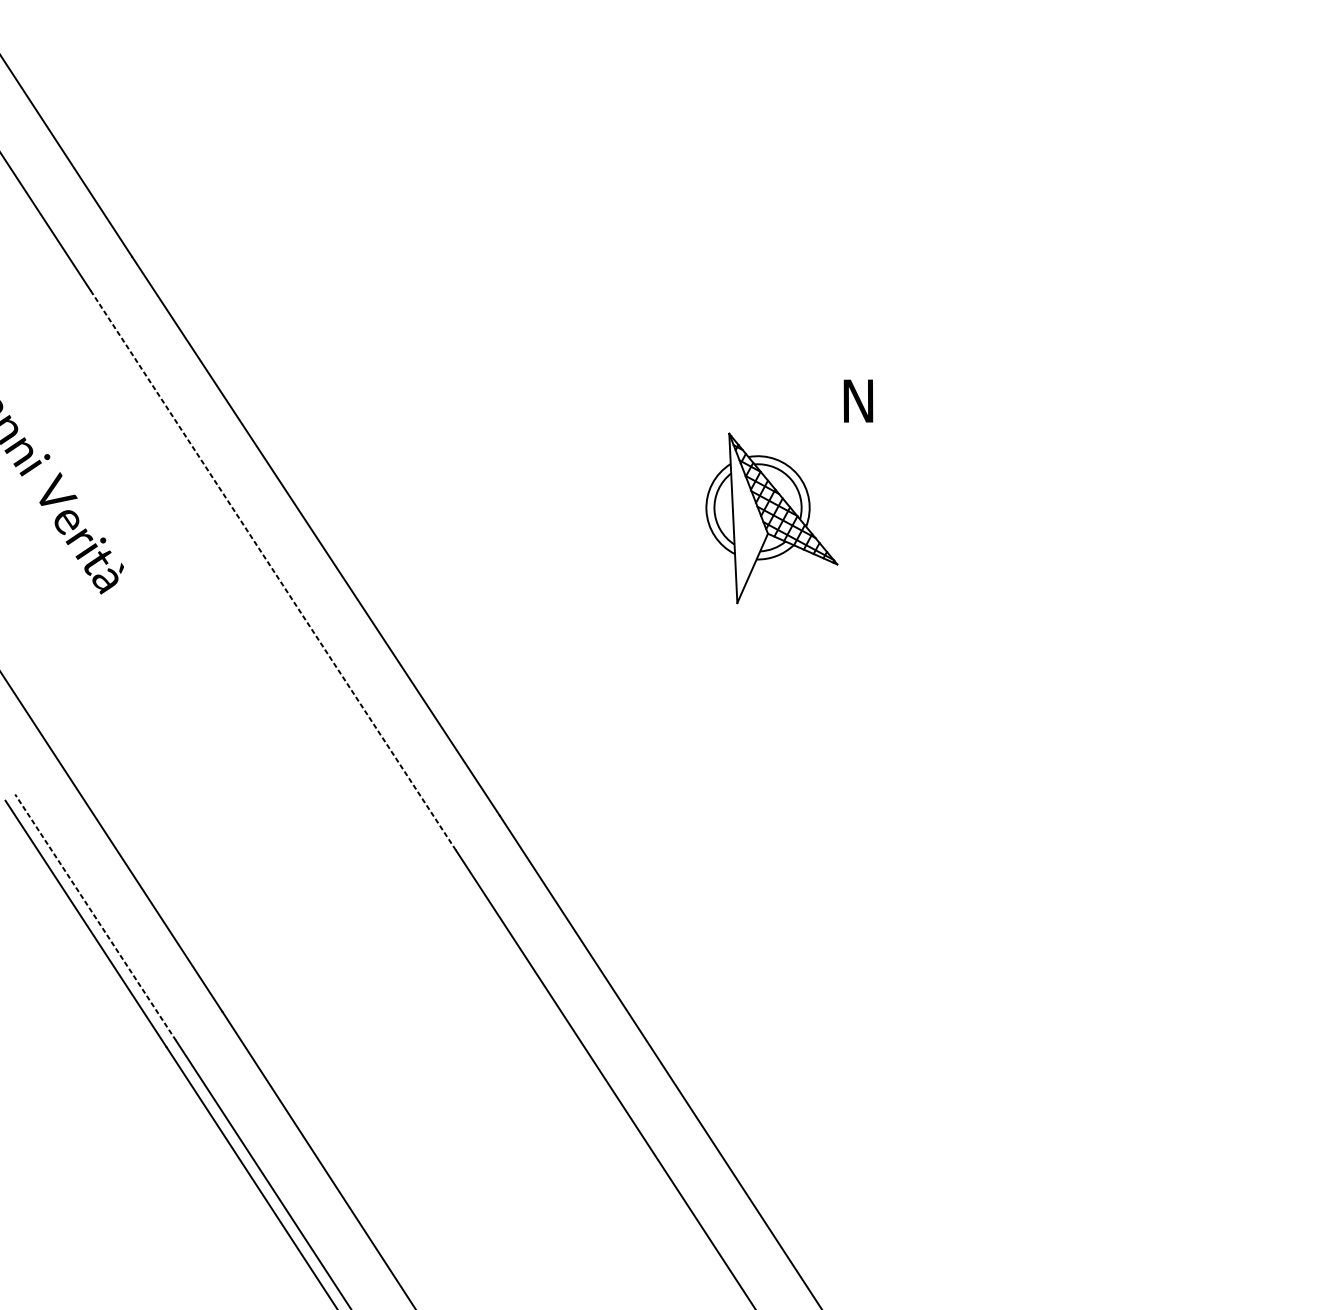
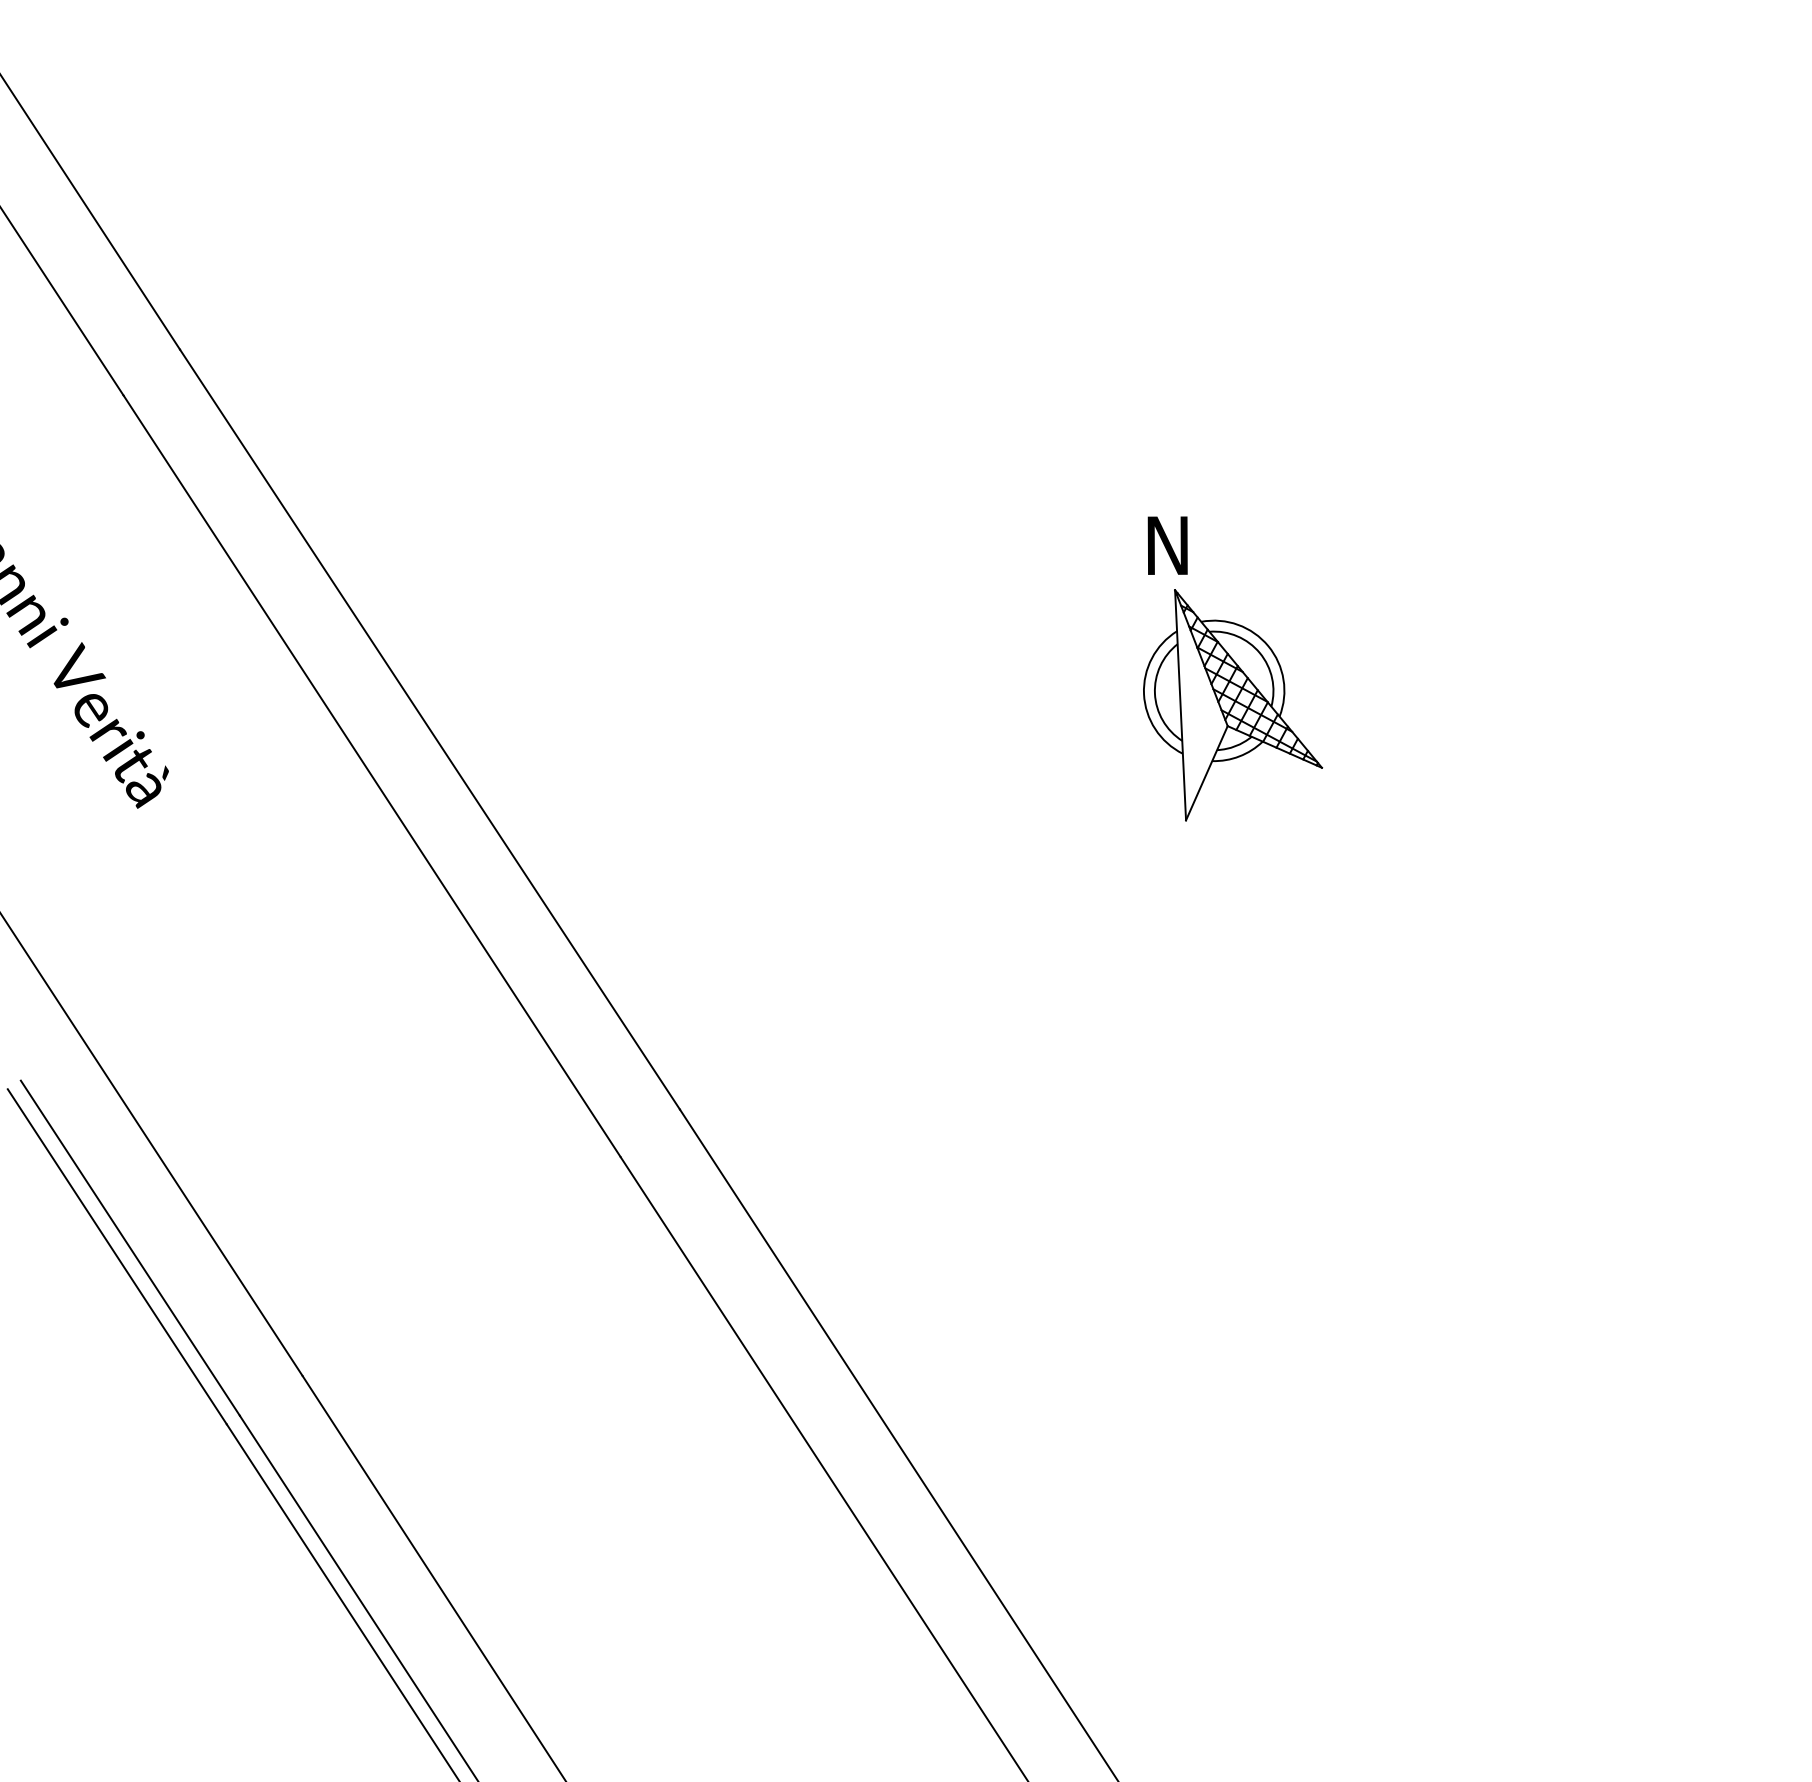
part: (772, 518) -> (1233, 705), moved
line: (273, 570) -> (372, 776), dashed -> solid
line: (95, 917) -> (130, 1247), dashed -> solid

